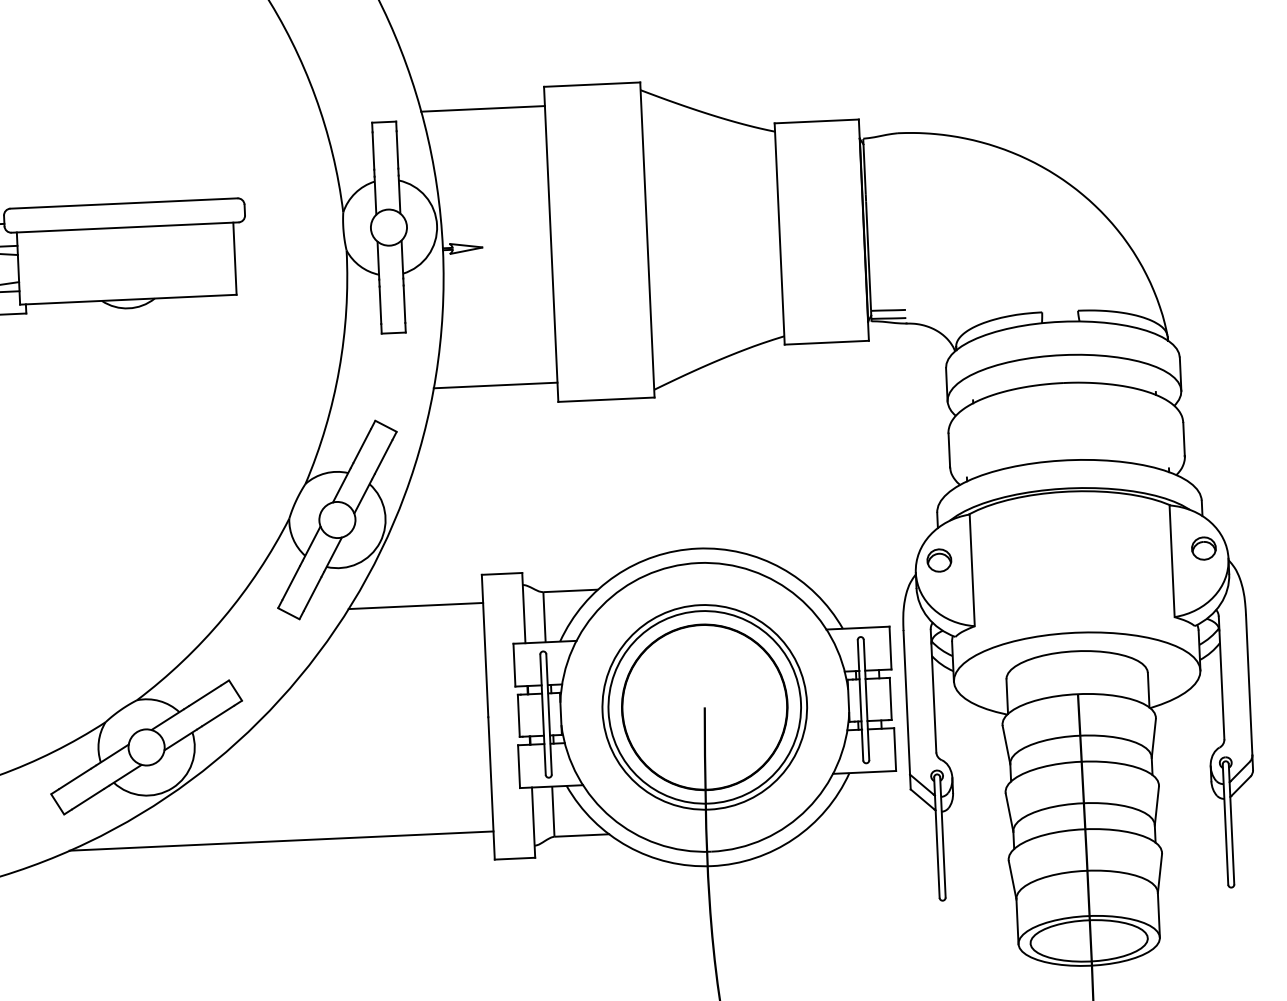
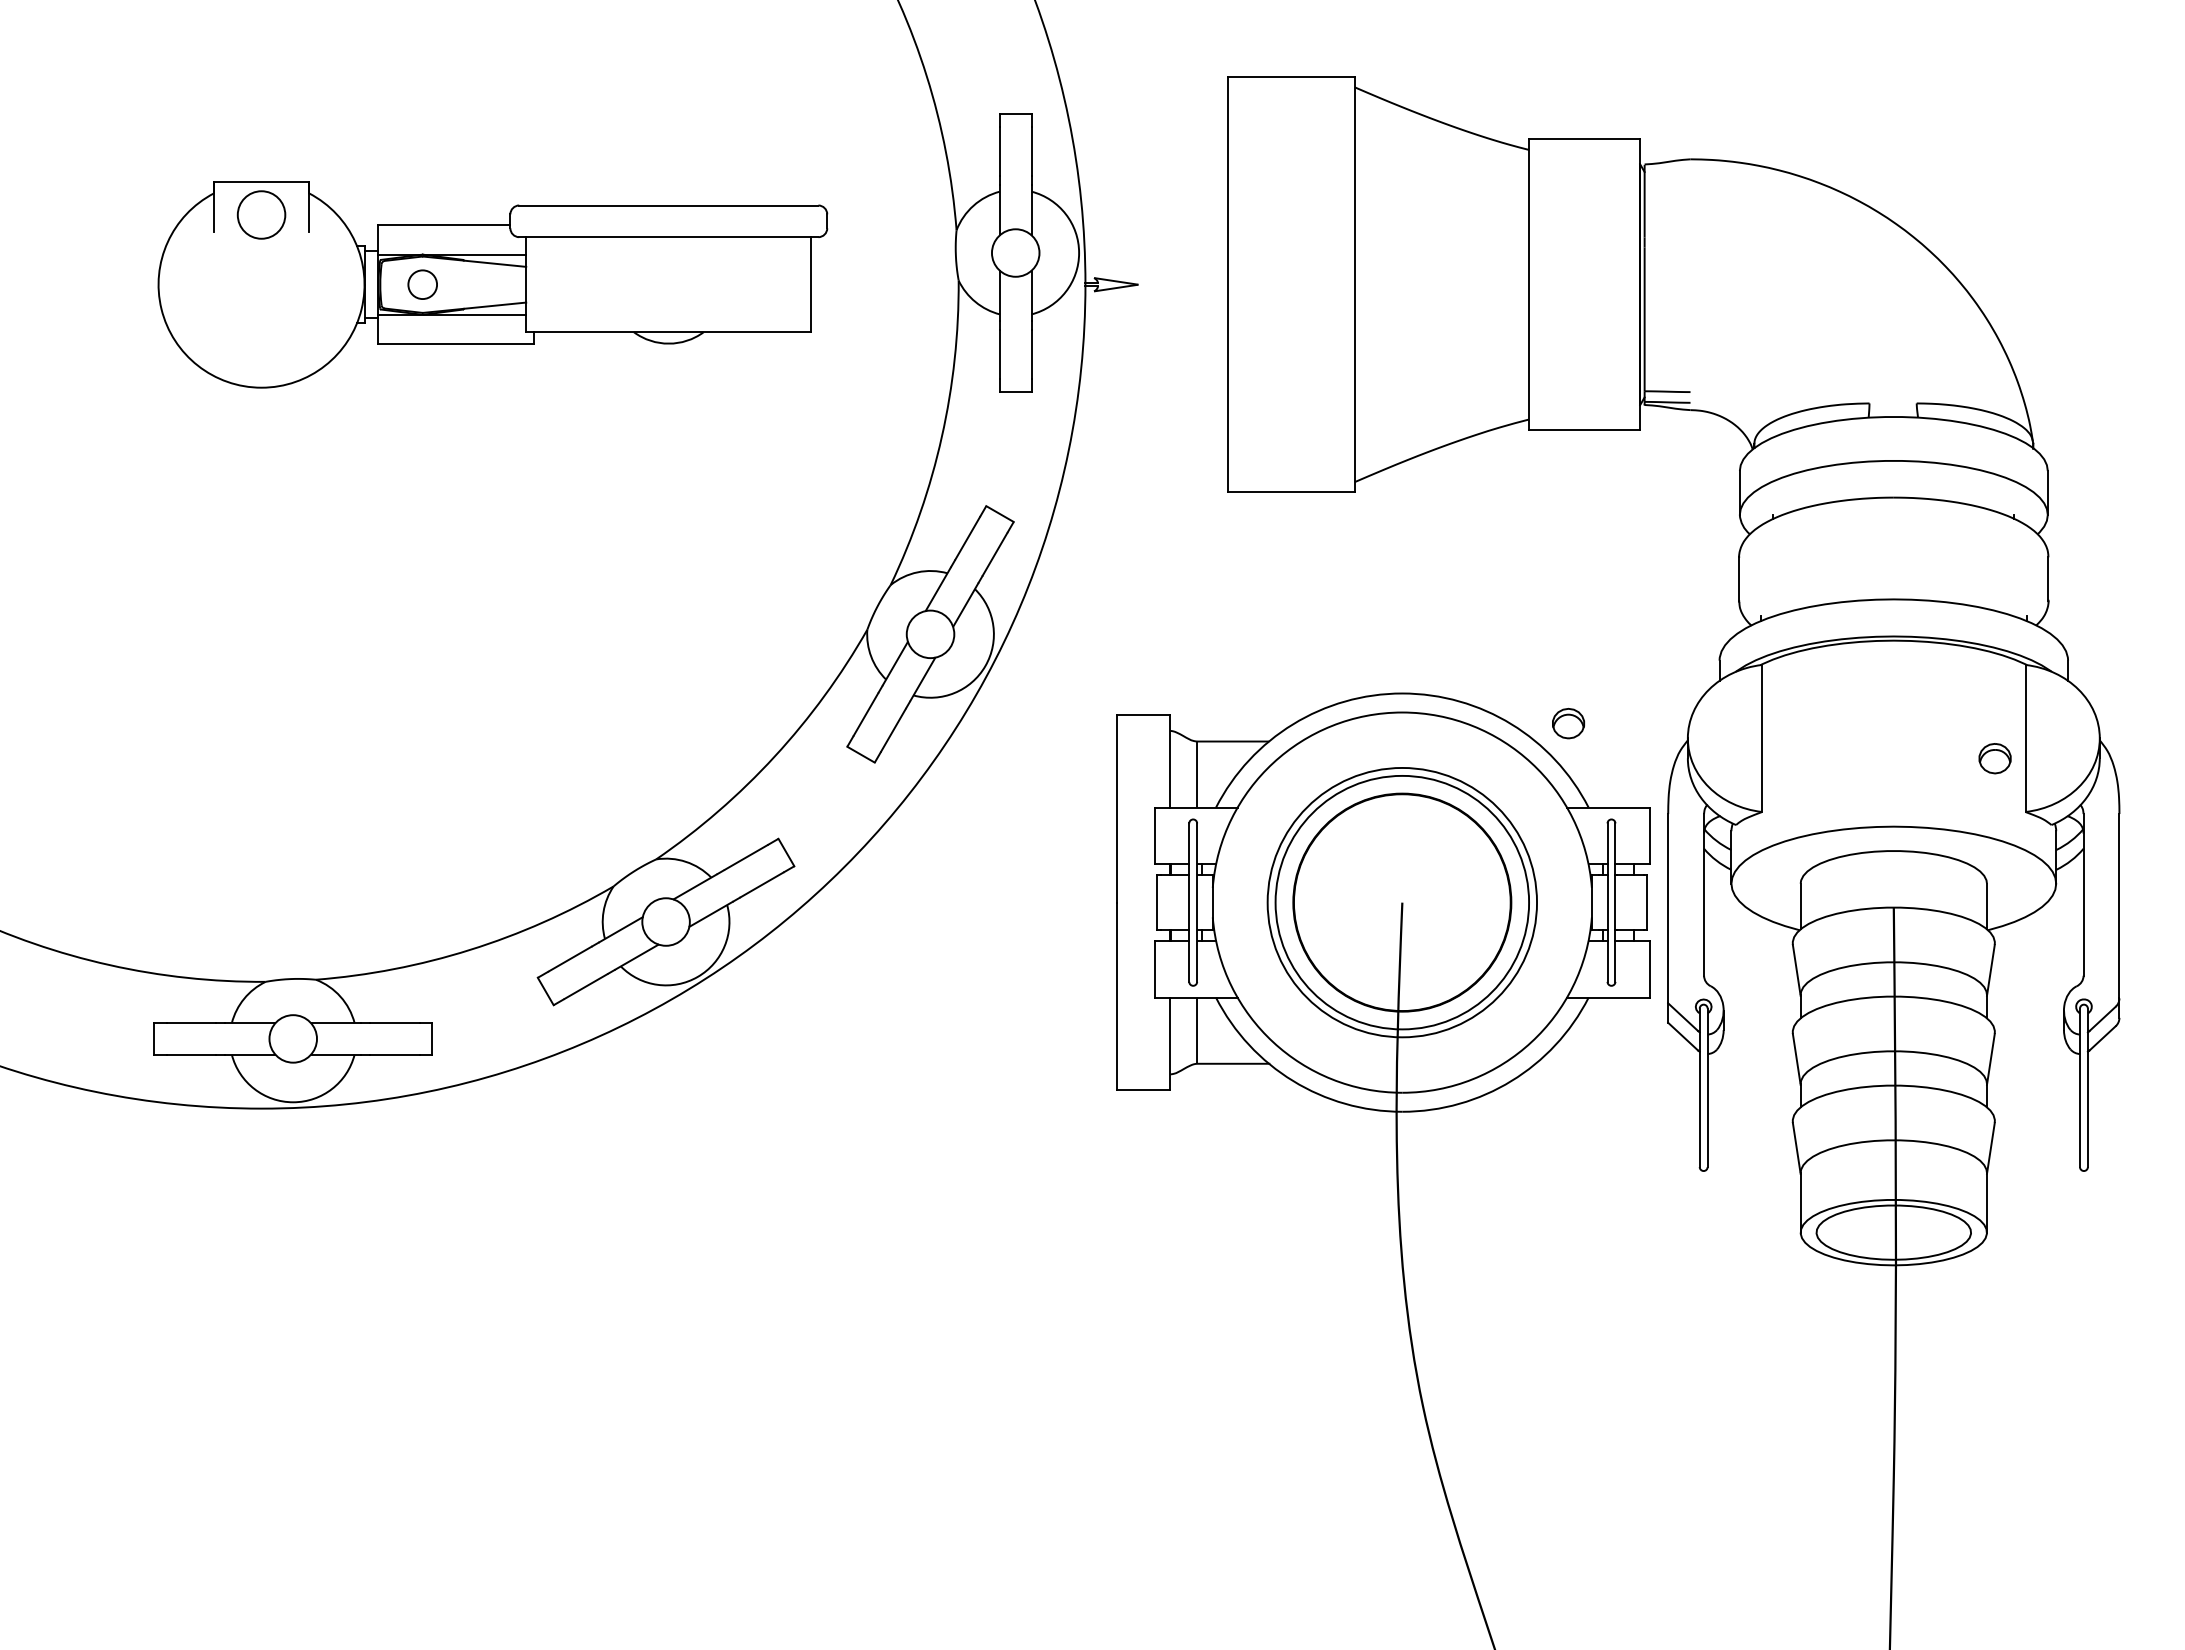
line: (483, 108) -> (1146, 102), removed
line: (495, 385) -> (1146, 466), removed
part: (1203, 548) -> (1994, 758), moved
part: (939, 560) -> (1568, 723), moved
line: (415, 606) -> (1028, 752), removed
line: (281, 841) -> (837, 1053), removed

